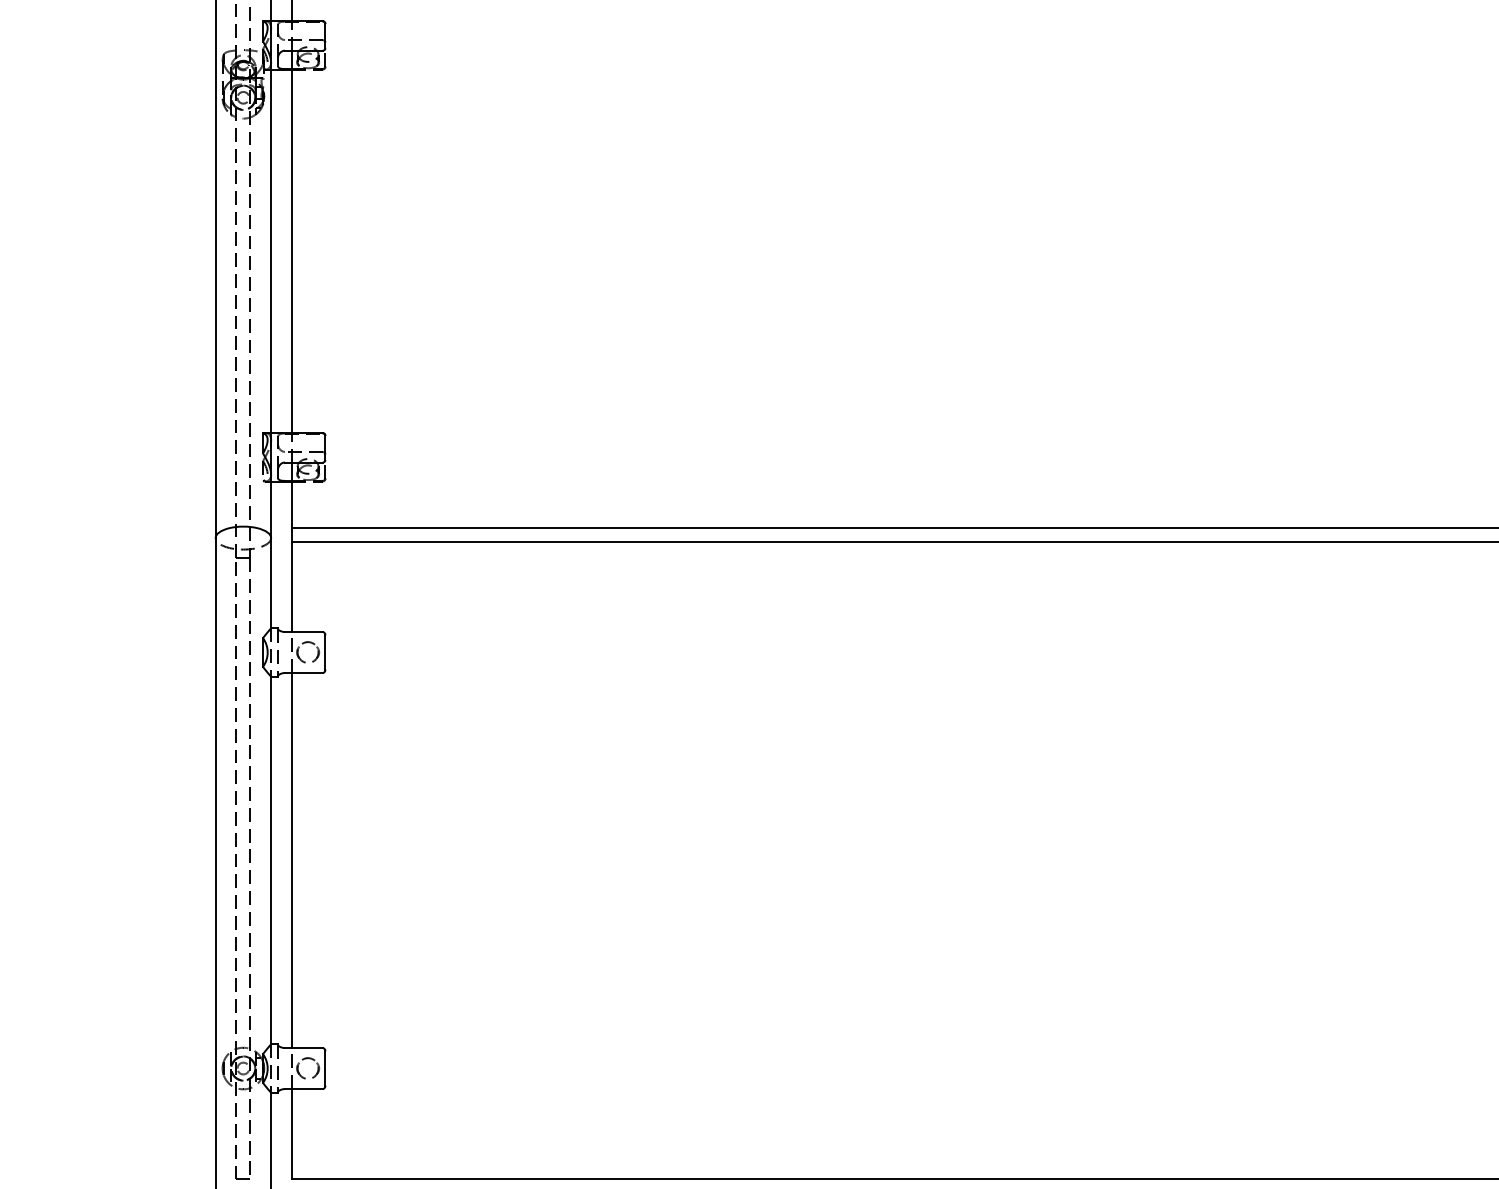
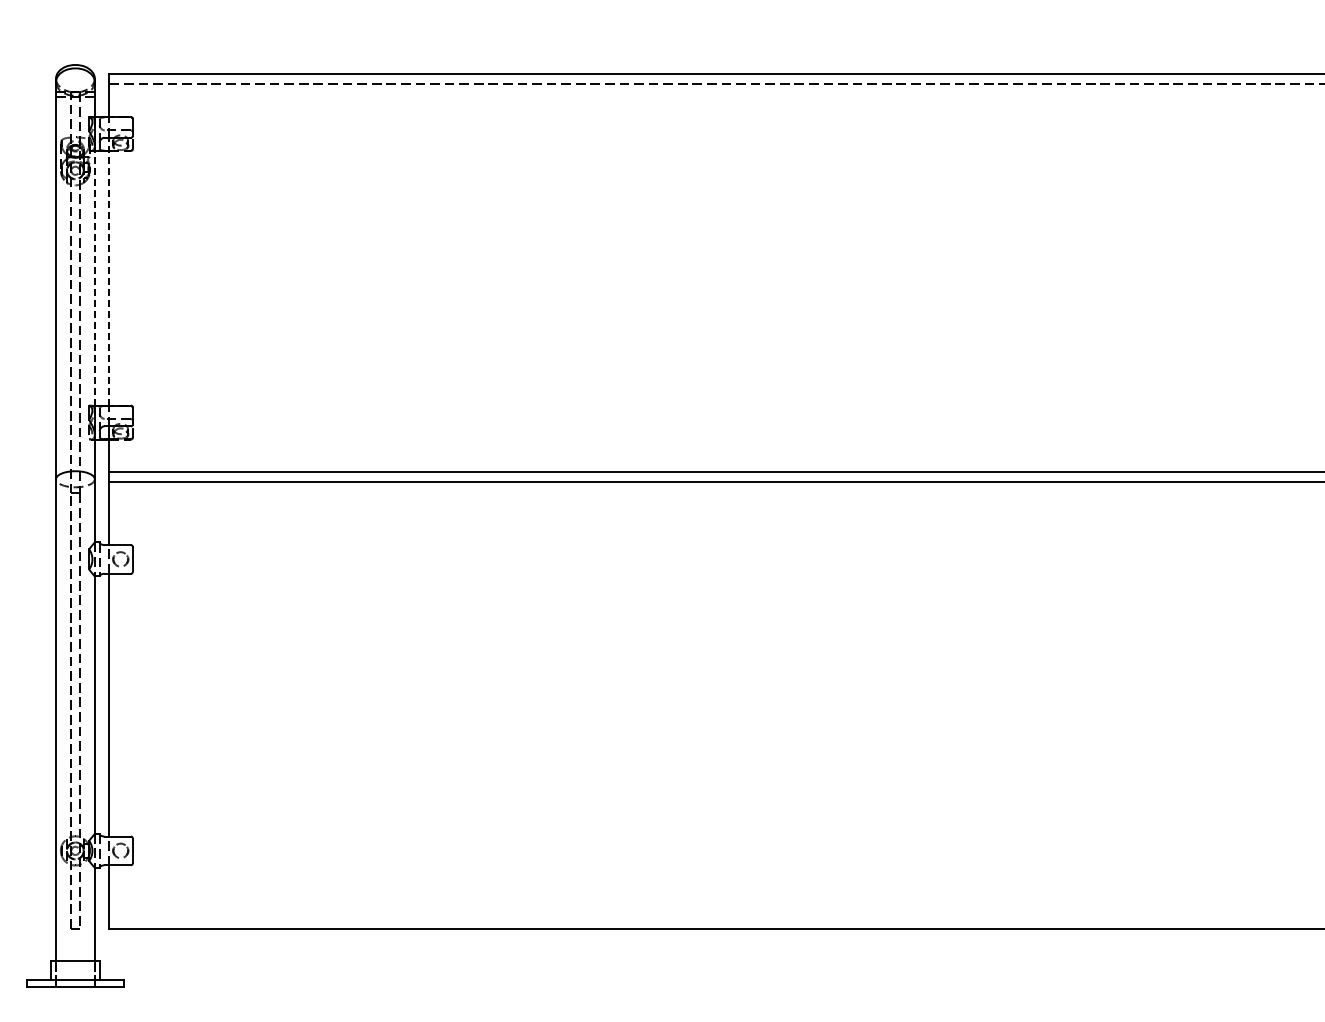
line: (292, 241) -> (109, 271), solid -> dashed
line: (270, 247) -> (94, 275), solid -> dashed

